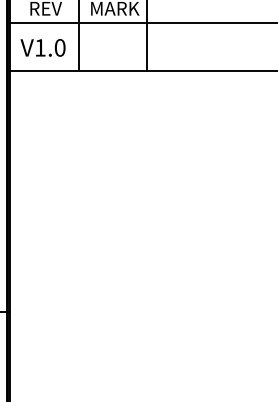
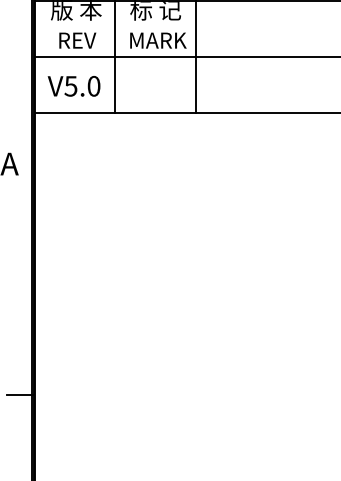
text: (39, 48) -> (70, 86), V1.0 -> V5.0

